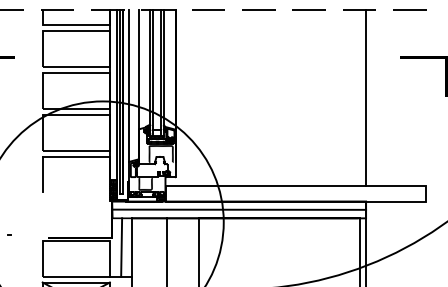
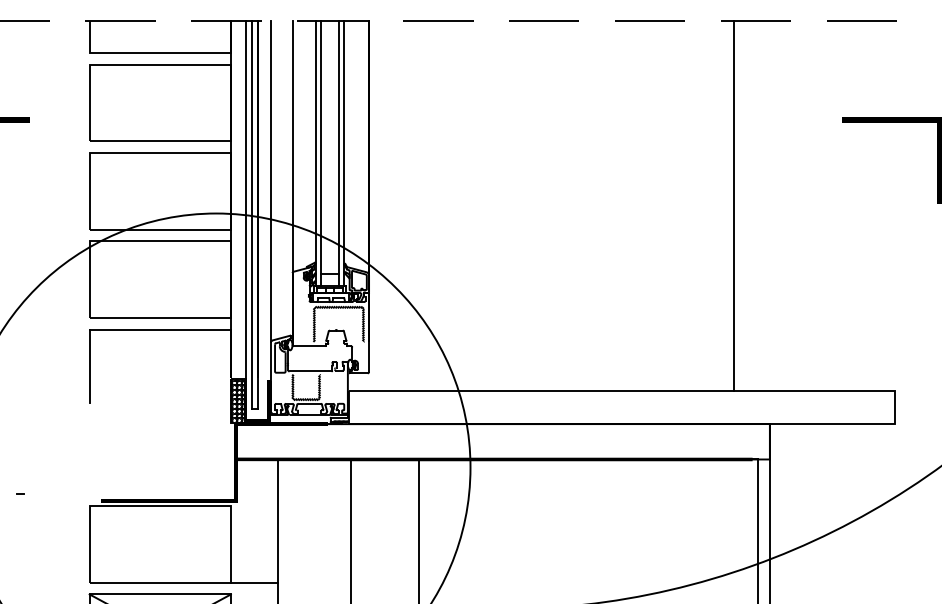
line: (366, 97) -> (735, 205), moved
line: (239, 209) -> (503, 440), removed
line: (121, 247) -> (255, 520), removed

